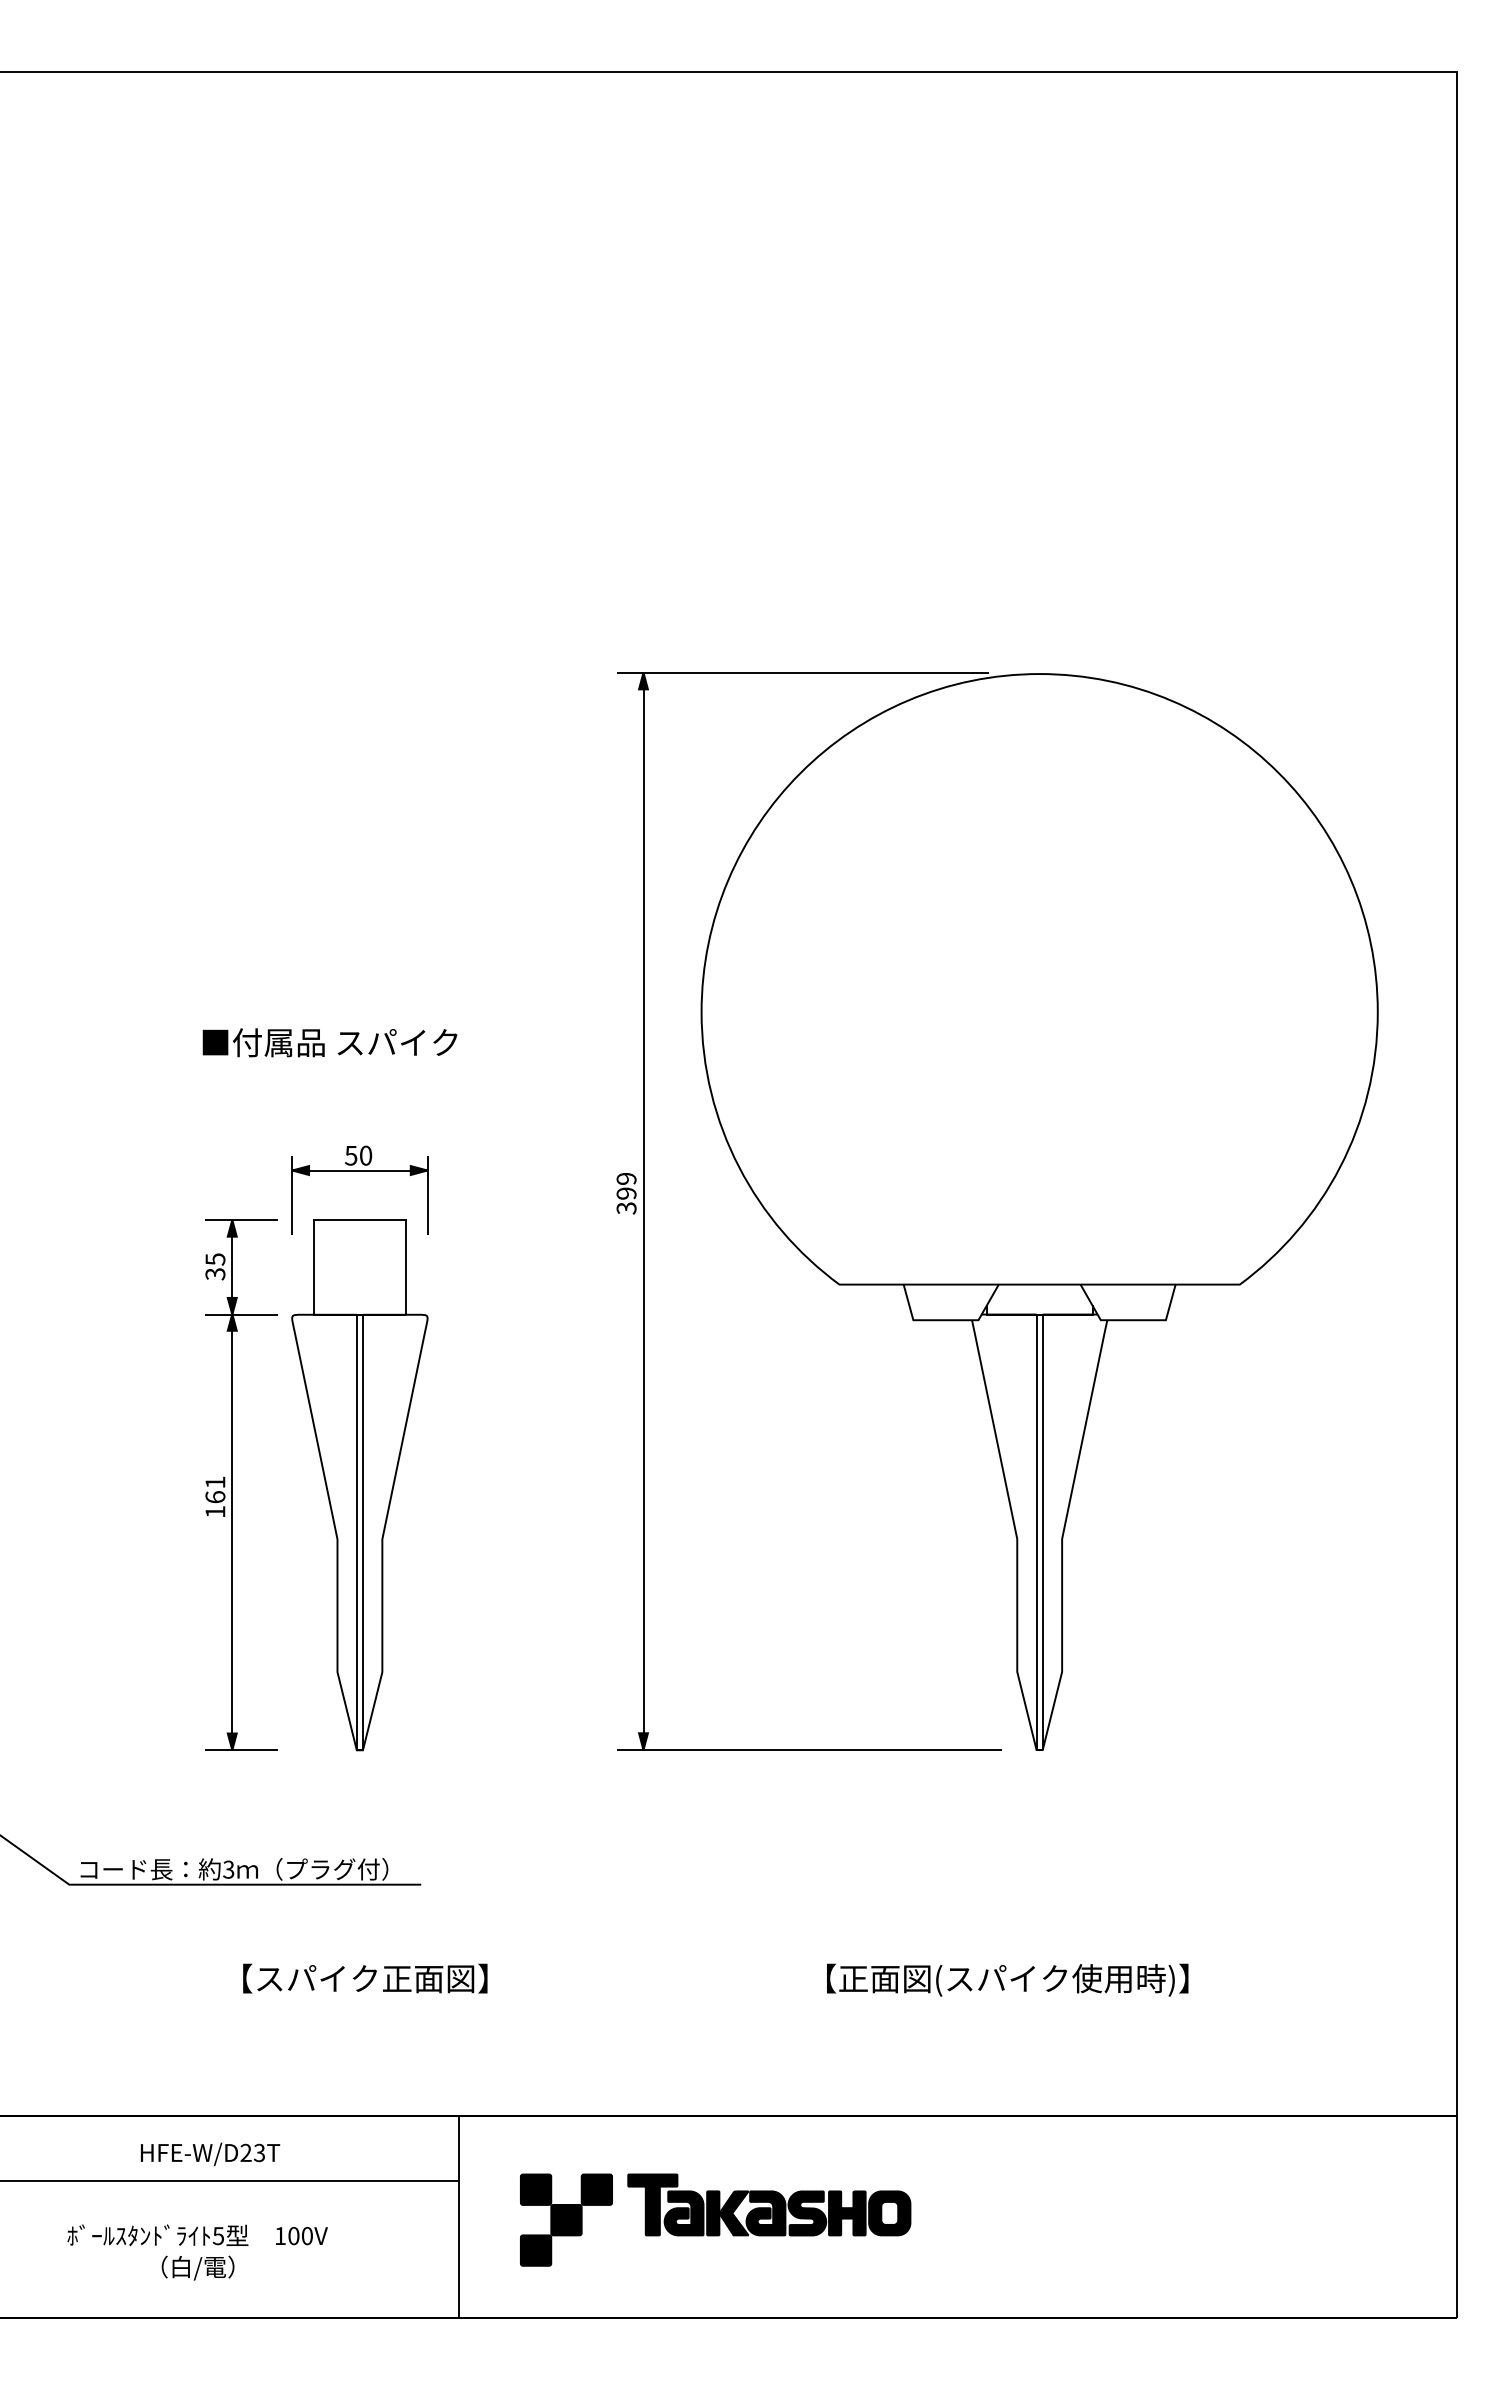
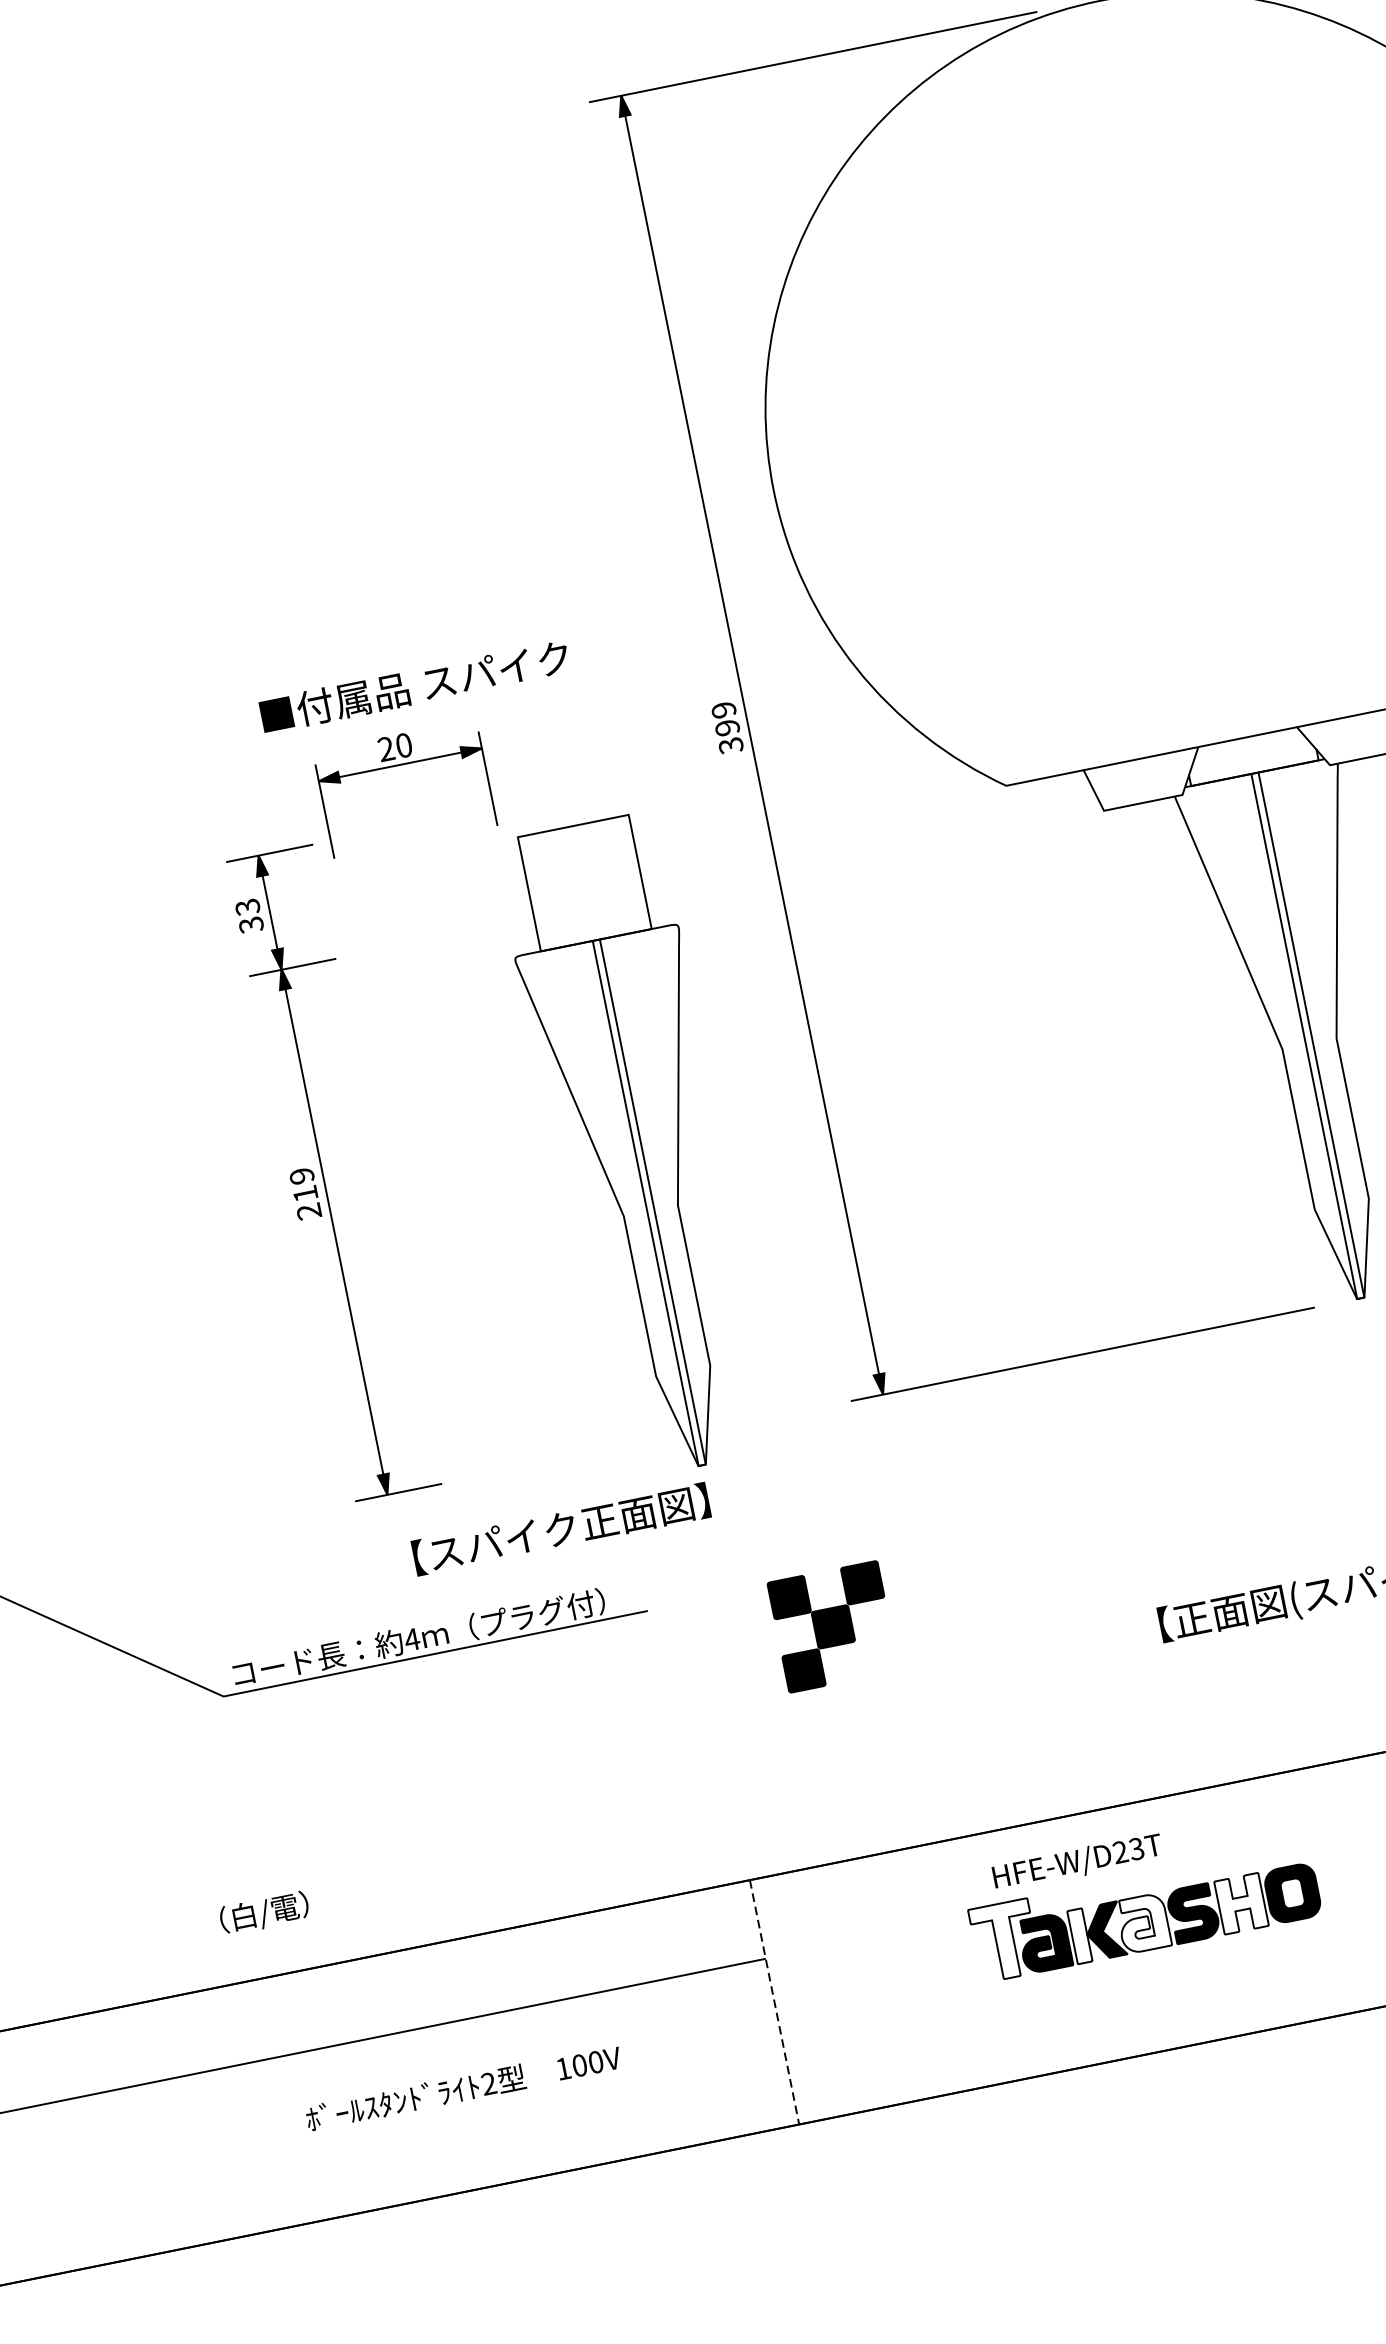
text: (329, 1042) -> (414, 686), moved
text: (351, 1155) -> (386, 748), 50 -> 20
text: (214, 1259) -> (246, 907), 35 -> 33
part: (359, 1485) -> (637, 1146), moved
text: (215, 1497) -> (305, 1194), 161 -> 219
text: (228, 1869) -> (411, 1639), 3 -> 4
text: (365, 1978) -> (561, 1529), moved
text: (210, 2154) -> (1077, 1862), moved
fill: (652, 2204) -> (1004, 1940), removed
fill: (713, 2213) -> (1080, 1936), removed
fill: (765, 2213) -> (1142, 1923), removed
fill: (847, 2213) -> (1241, 1903), removed
line: (459, 2217) -> (774, 2002), solid -> dashed
part: (566, 2219) -> (833, 1626), moved
text: (218, 2236) -> (489, 2084), 5 -> 2
text: (197, 2267) -> (263, 1912), moved

